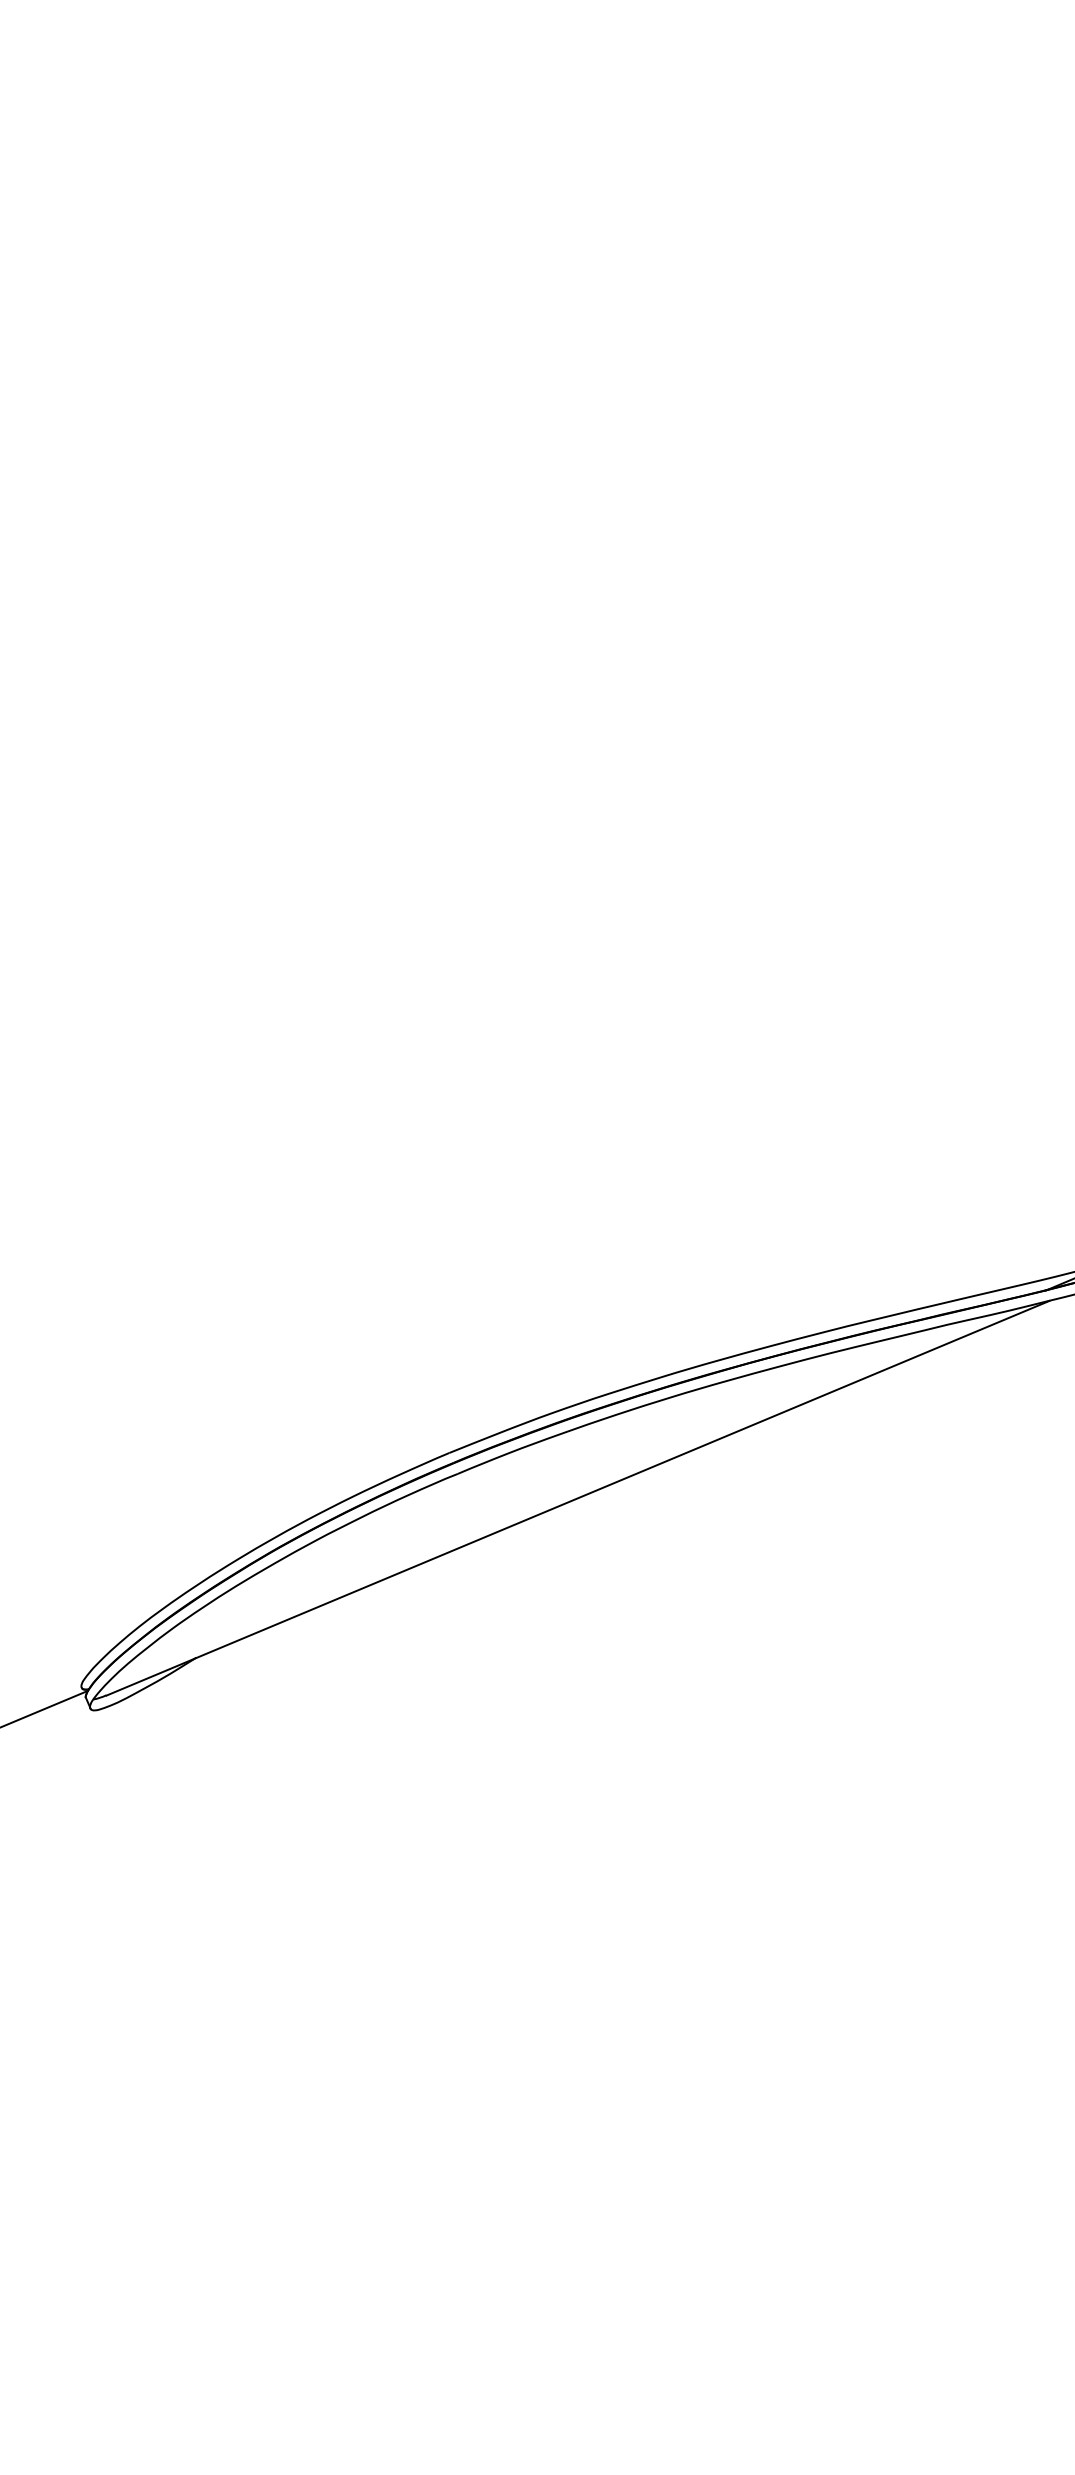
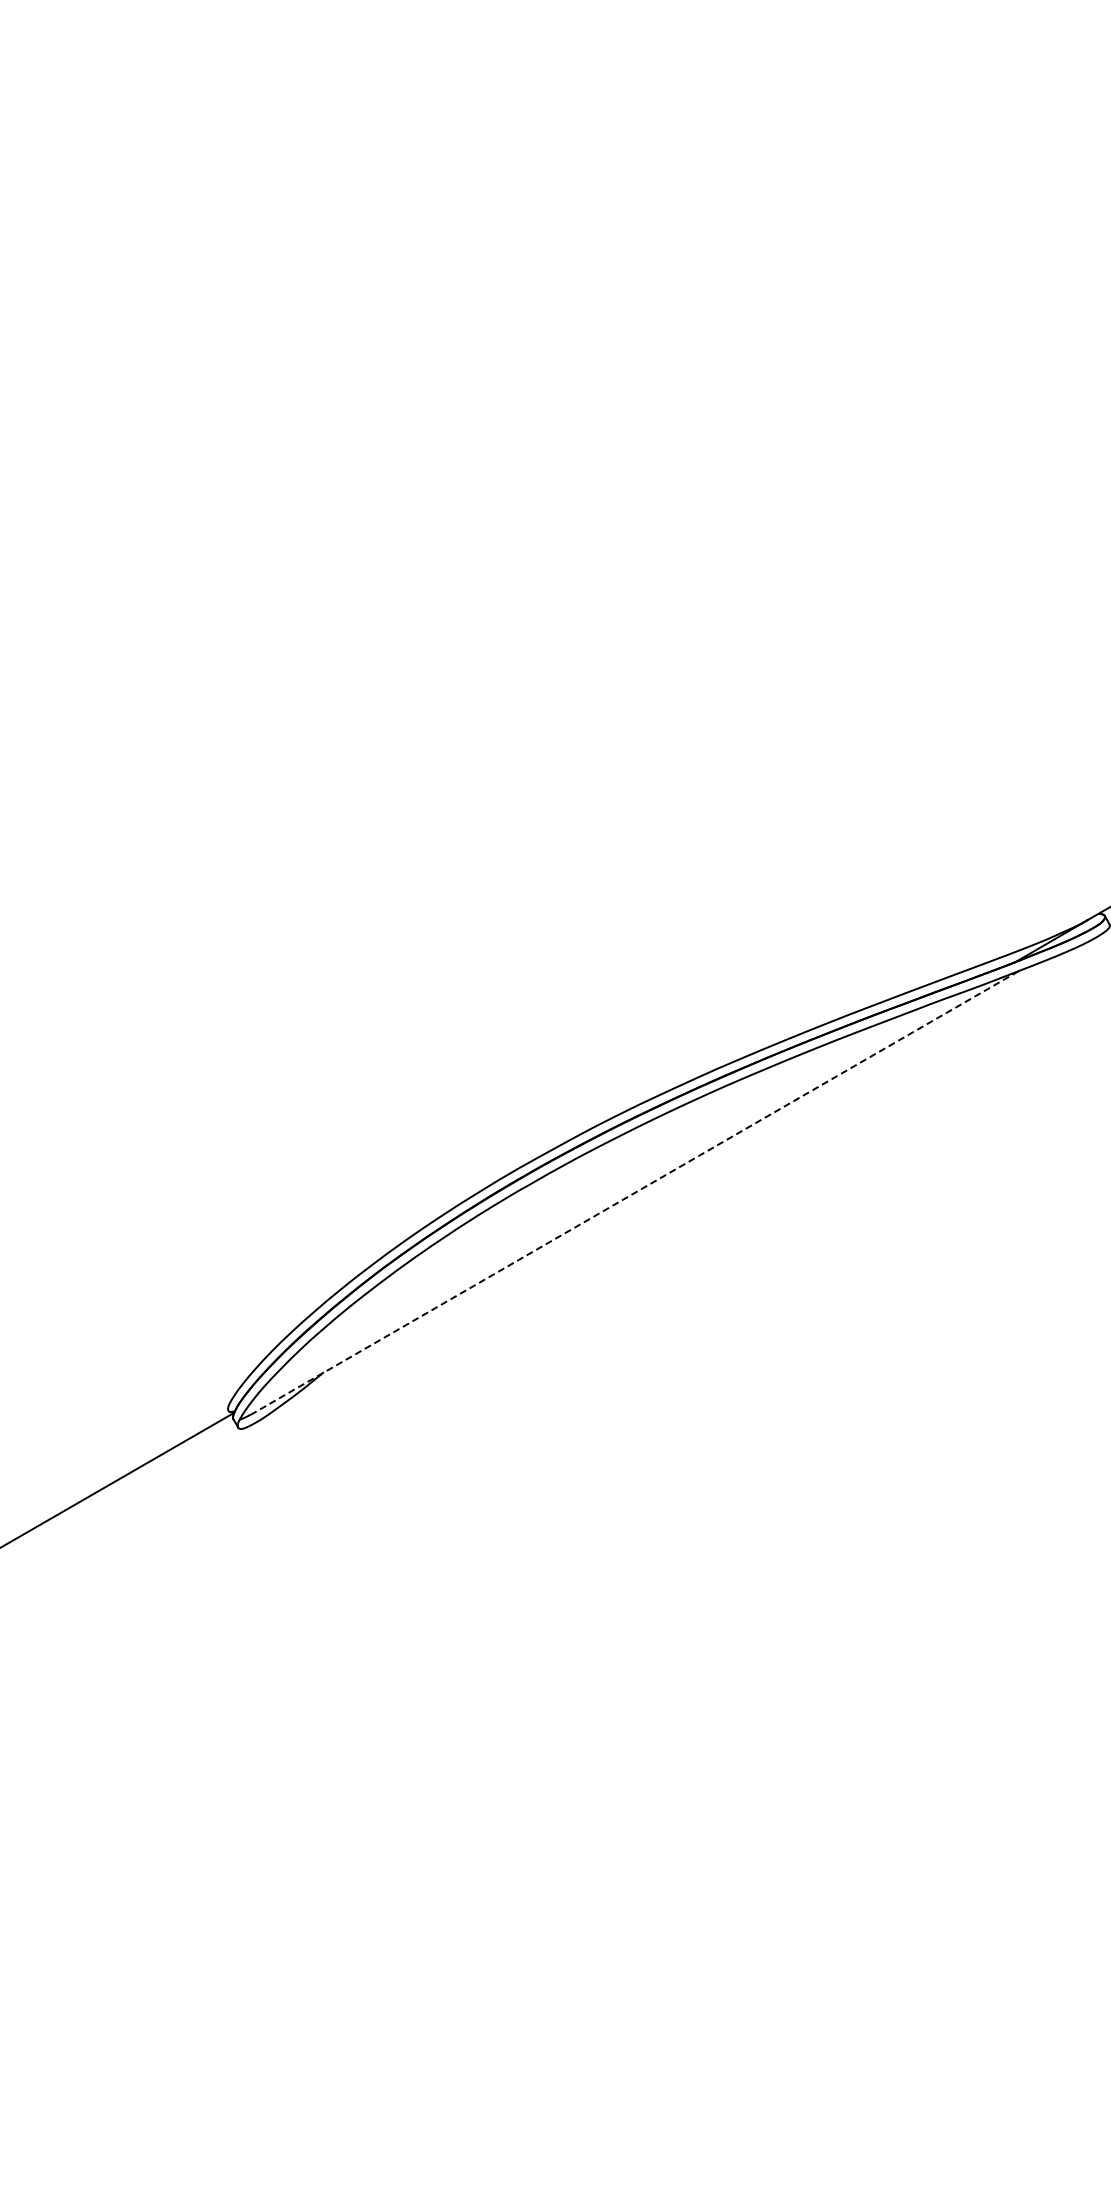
line: (577, 1498) -> (634, 1193), solid -> dashed

